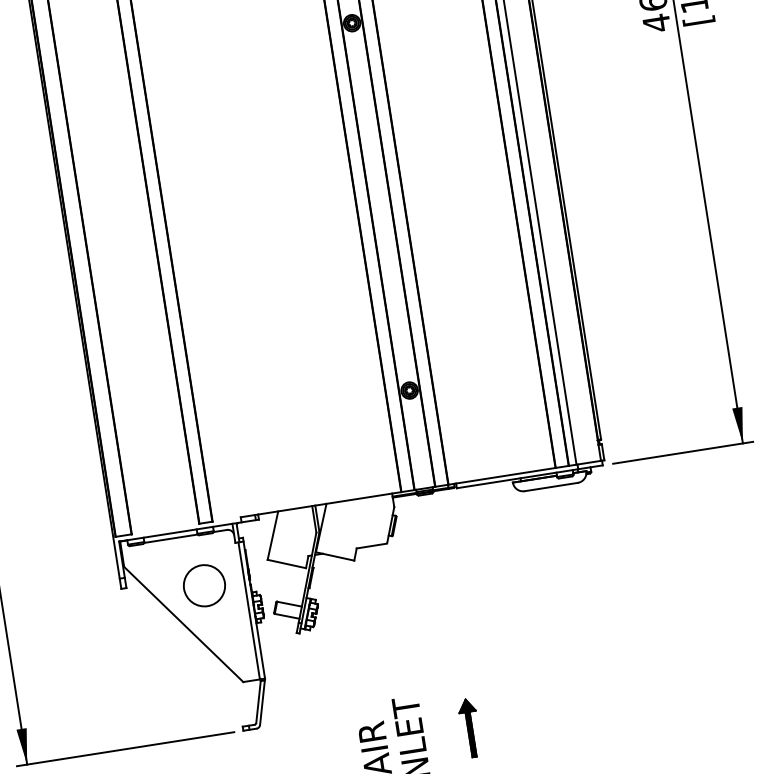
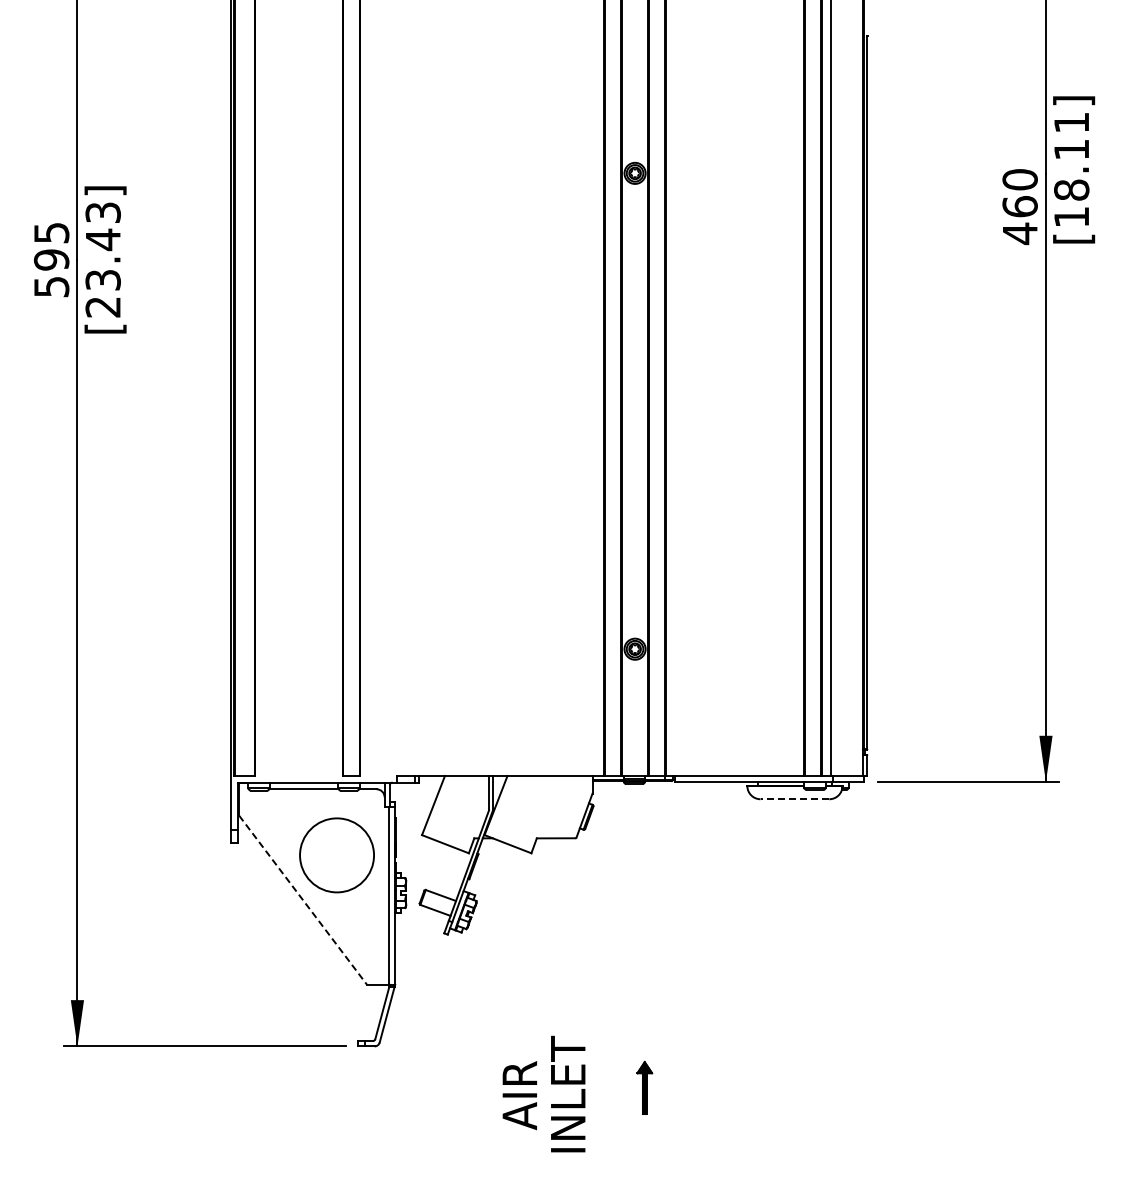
line: (550, 487) -> (794, 799), solid -> dashed
circle: (203, 585) -> (336, 854), size x1.4
line: (184, 624) -> (303, 900), solid -> dashed
part: (469, 727) -> (644, 1087), size x0.7

